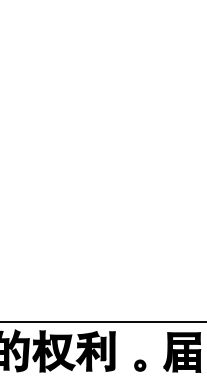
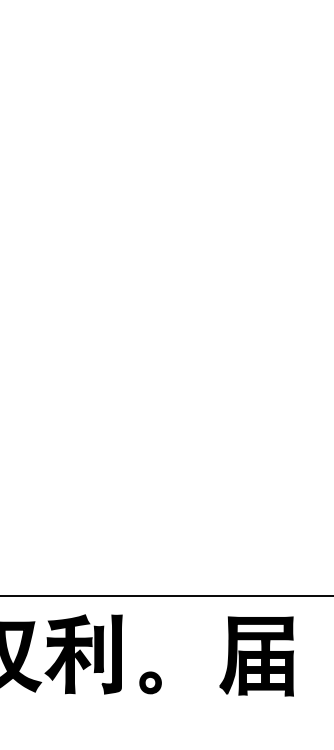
part: (140, 365) -> (151, 682), moved

